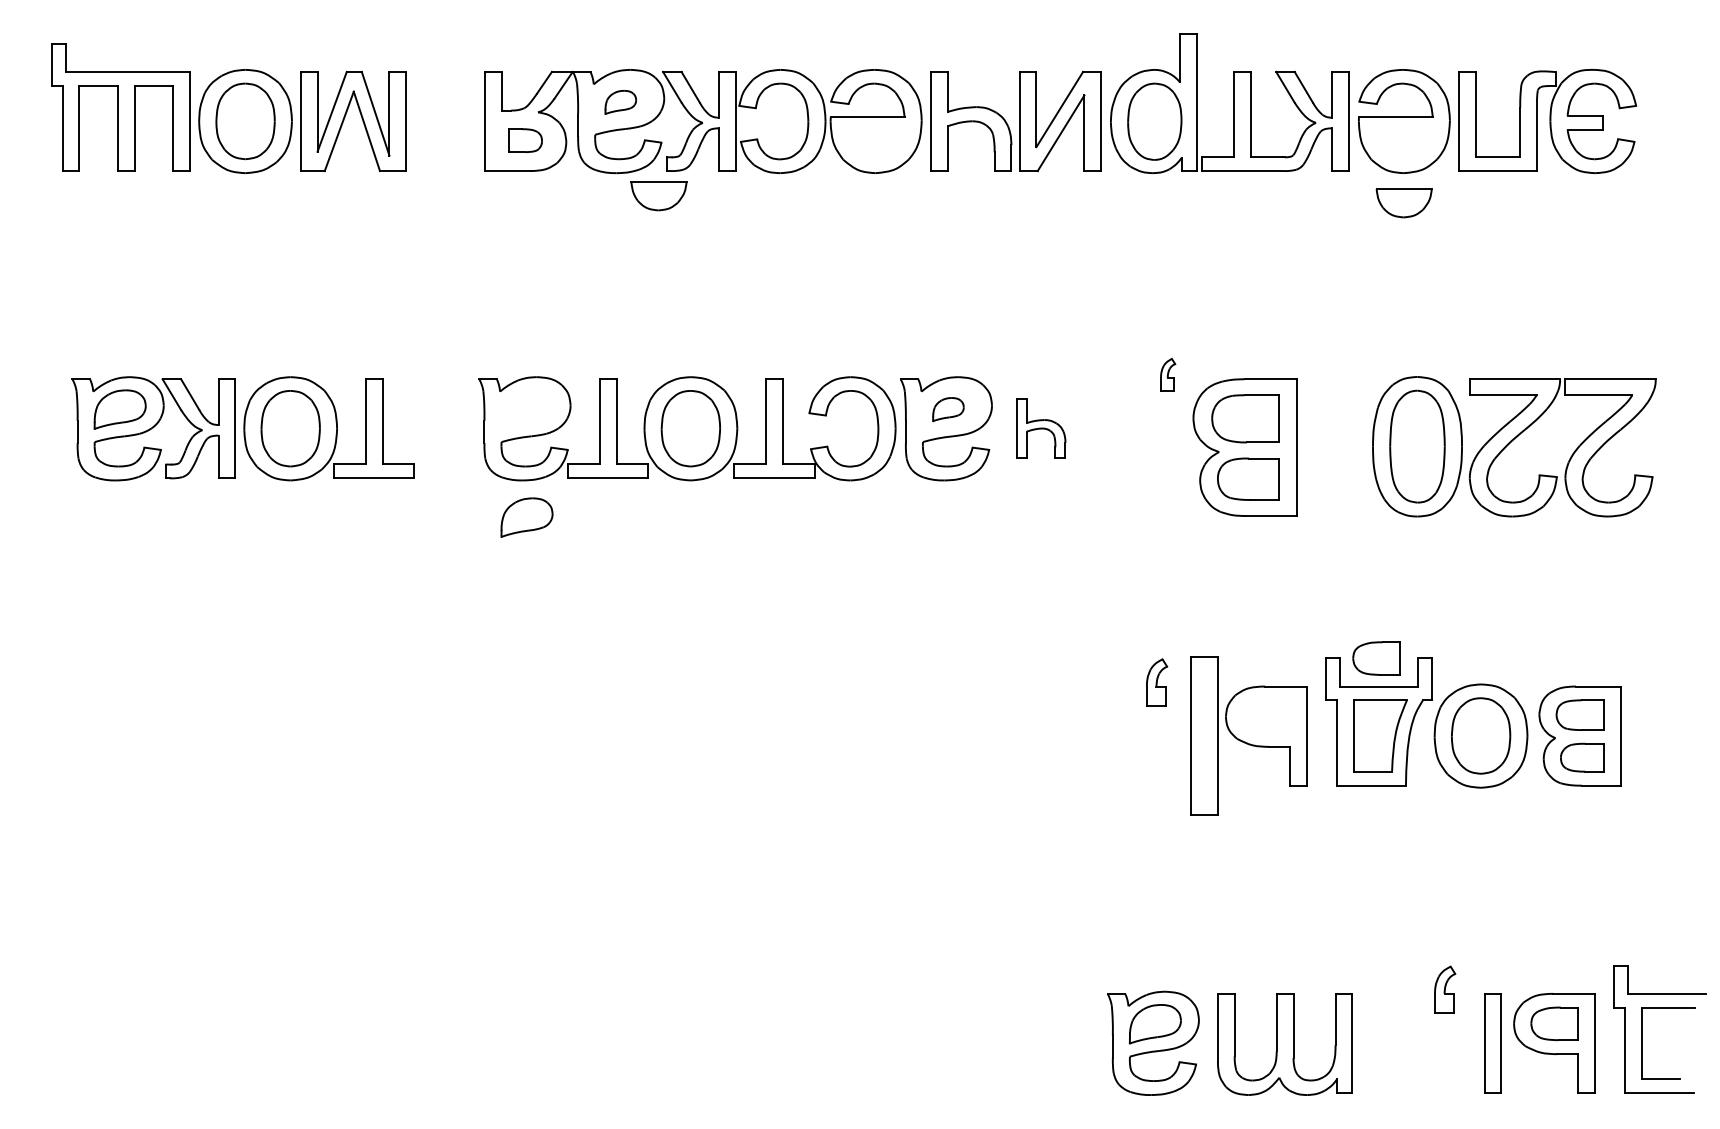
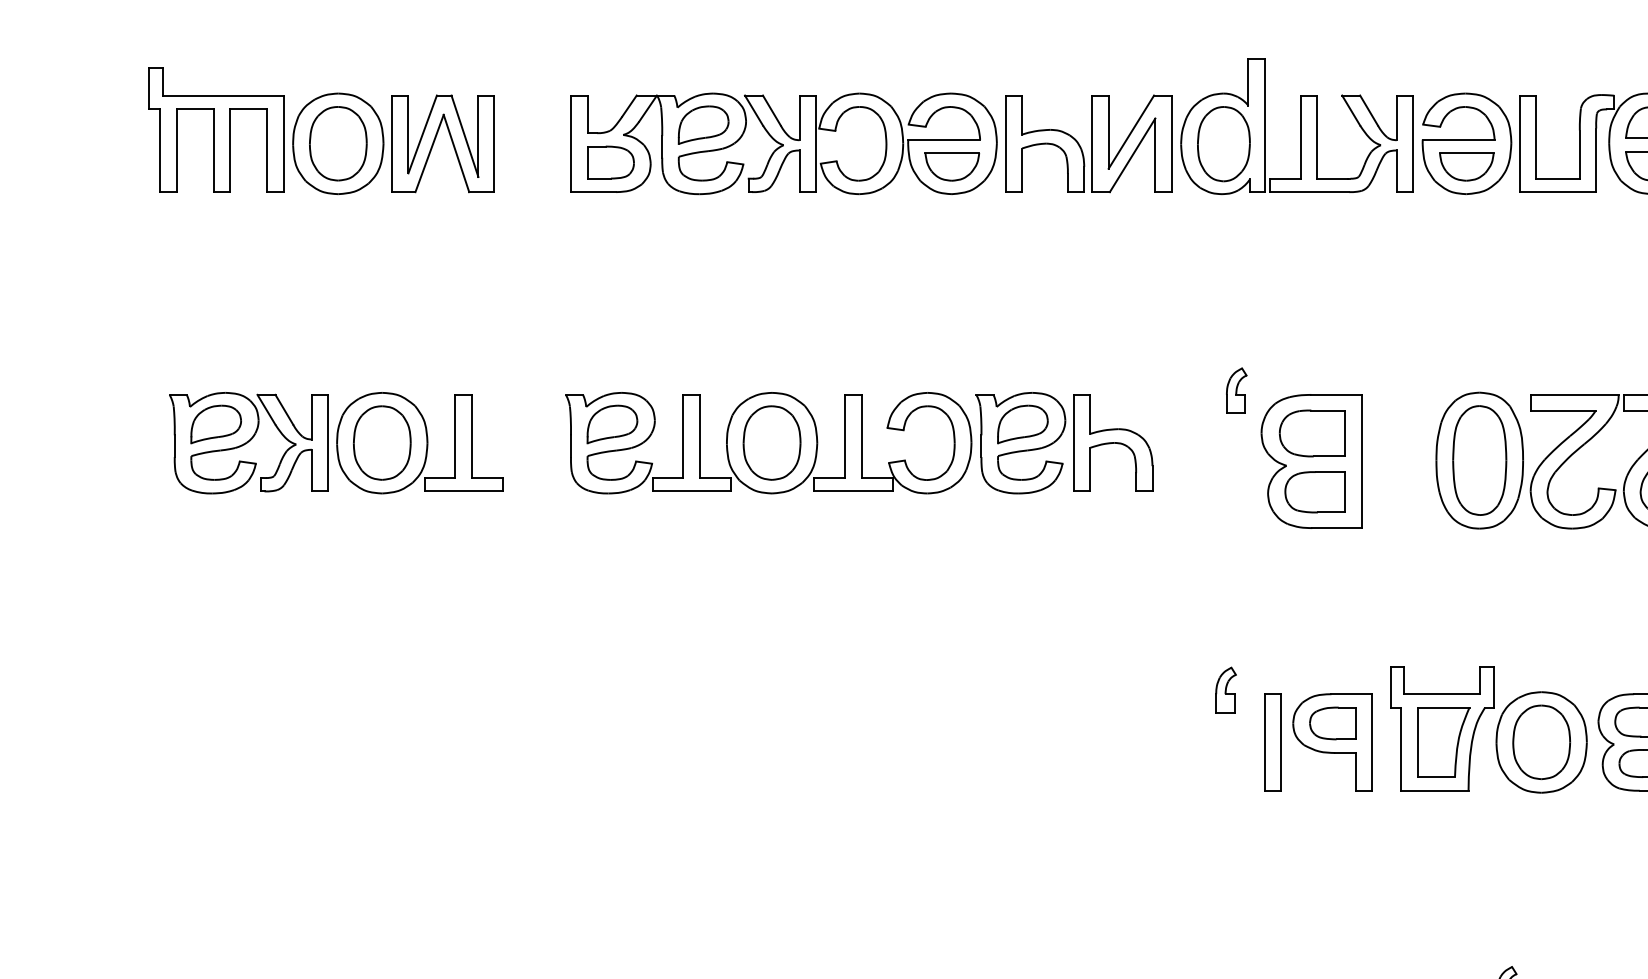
part: (620, 102) -> (703, 125), size x1.67
part: (525, 140) -> (610, 162), size x1.43
part: (658, 196) -> (951, 167), moved
part: (1403, 203) -> (1466, 167), moved
part: (1168, 374) -> (1237, 390), size x1.43
part: (948, 409) -> (1022, 424), size x1.67
part: (1041, 428) -> (1113, 442), size x1.67
part: (526, 517) -> (611, 424), moved
part: (1376, 658) -> (1332, 723), moved
part: (1204, 736) -> (1272, 742), size x0.62

